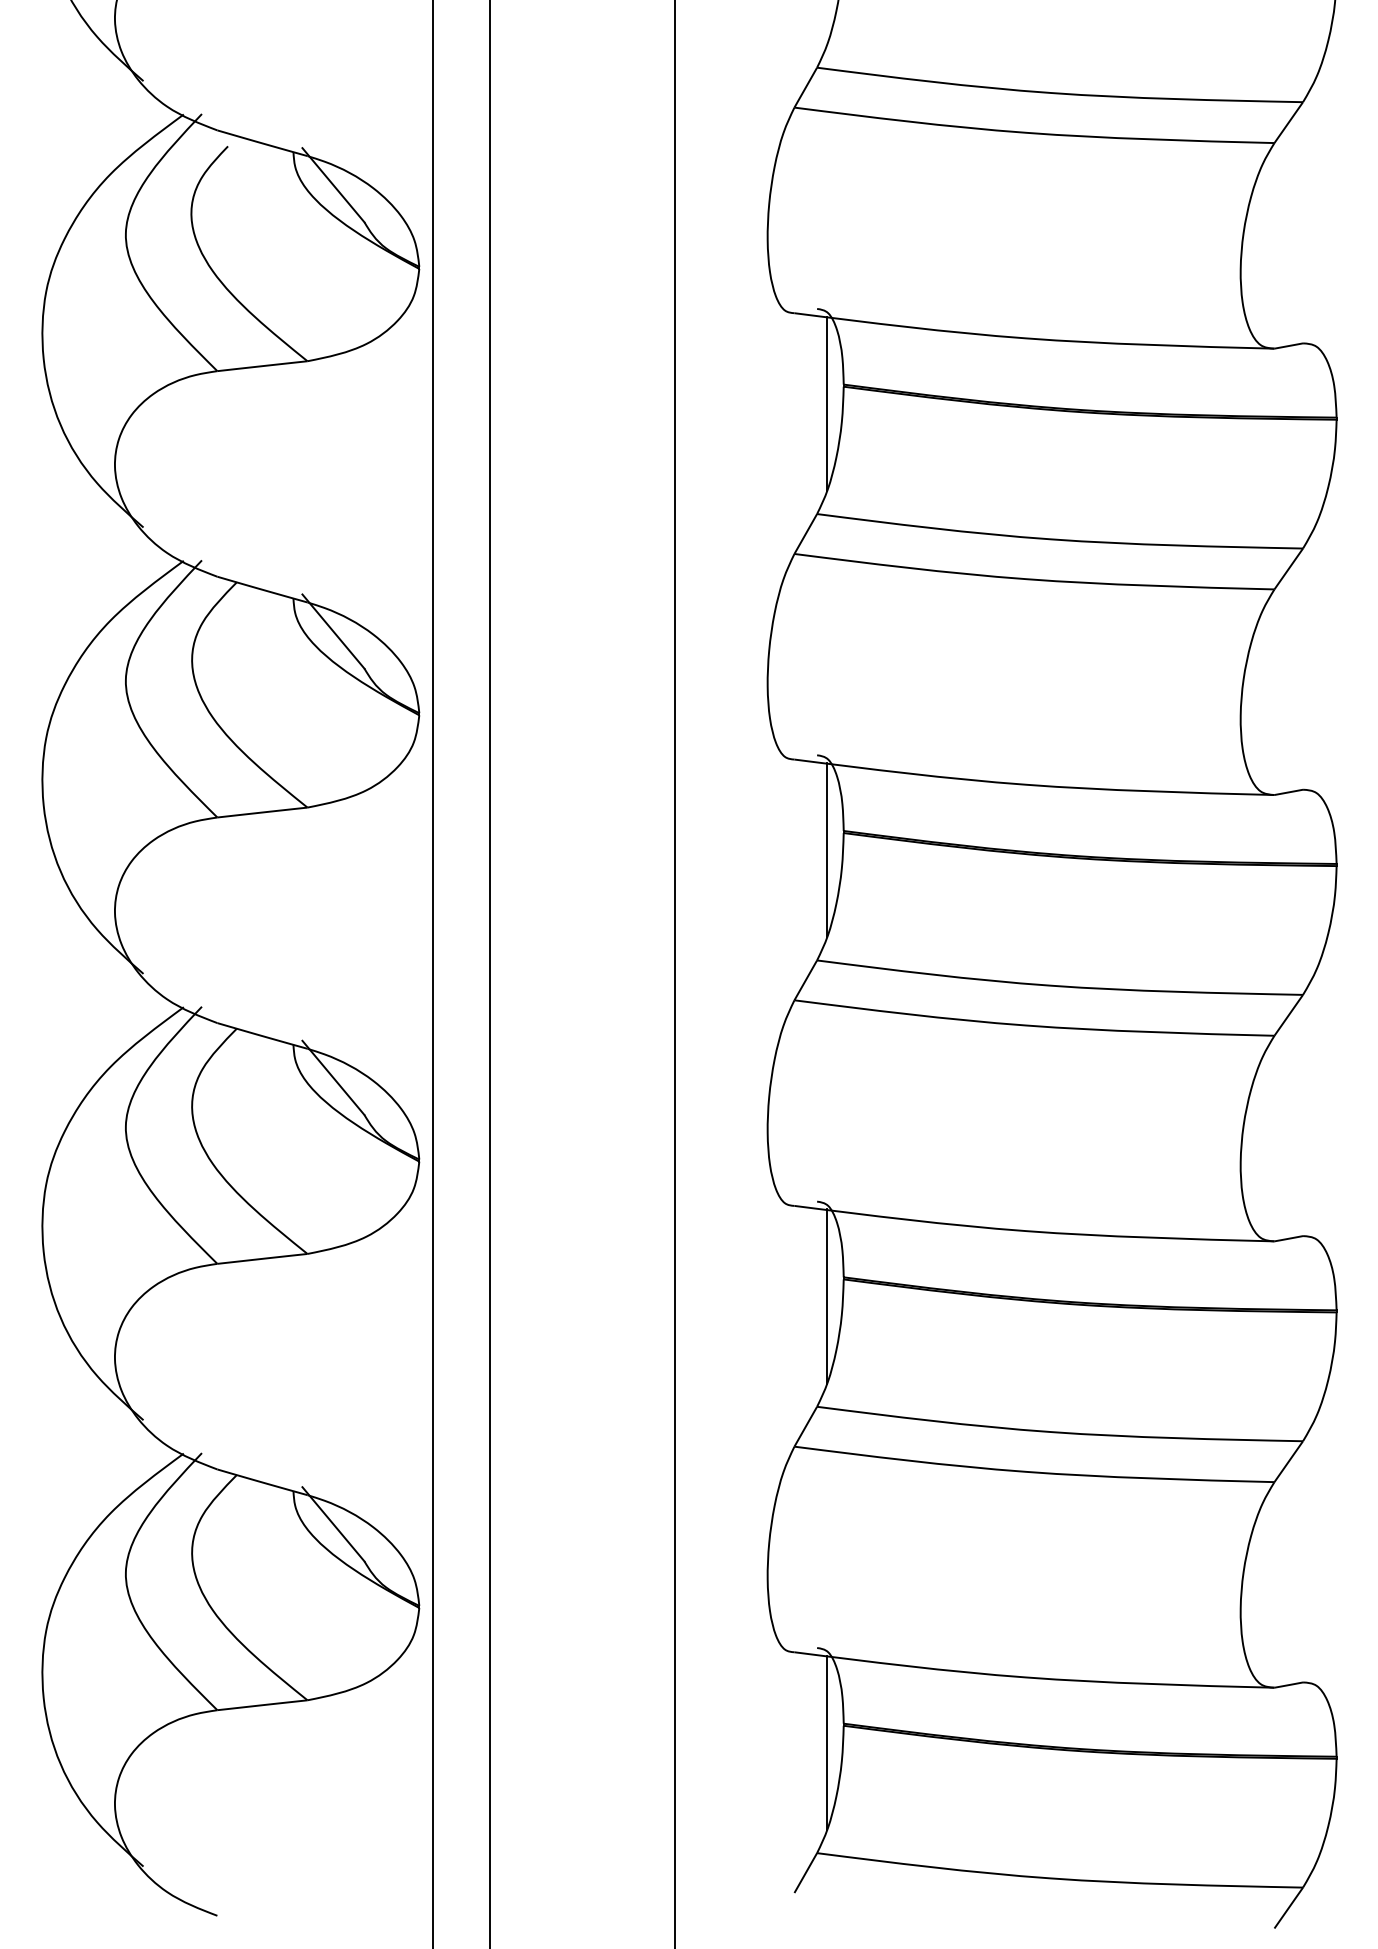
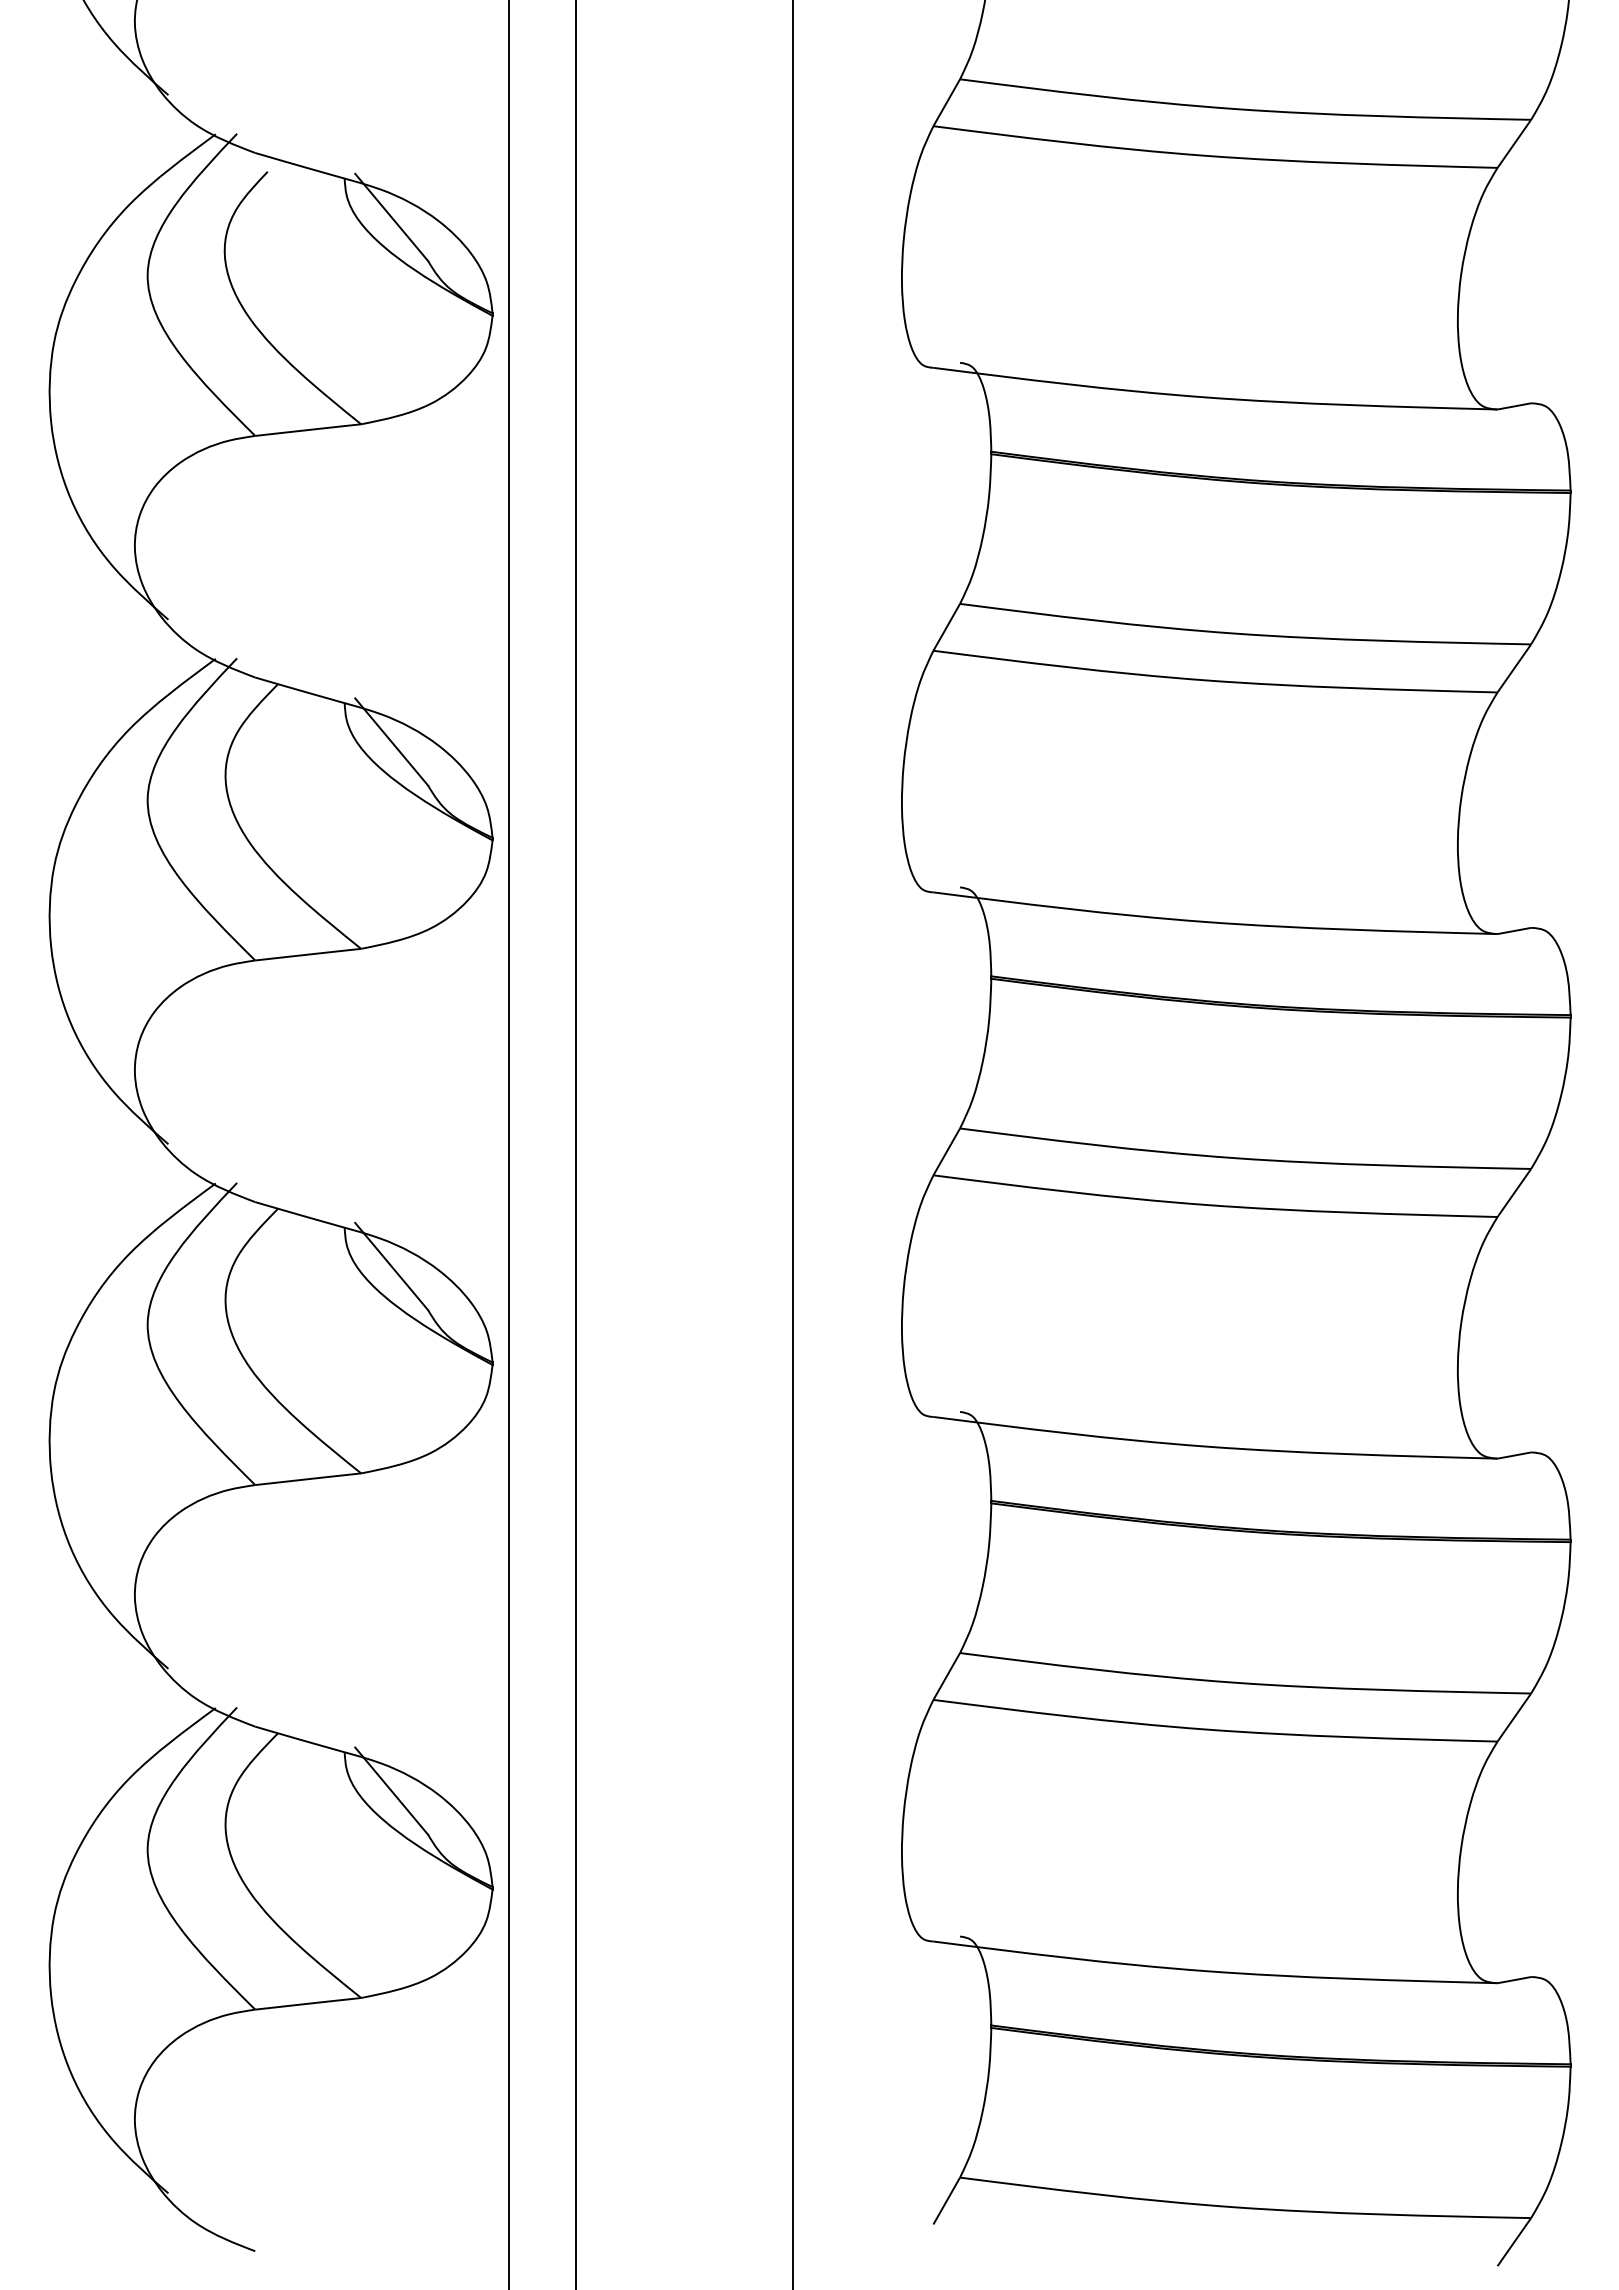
line: (826, 403) -> (971, 474), removed
line: (826, 849) -> (971, 998), removed
line: (826, 1296) -> (971, 1523), removed
line: (826, 1742) -> (971, 2047), removed

